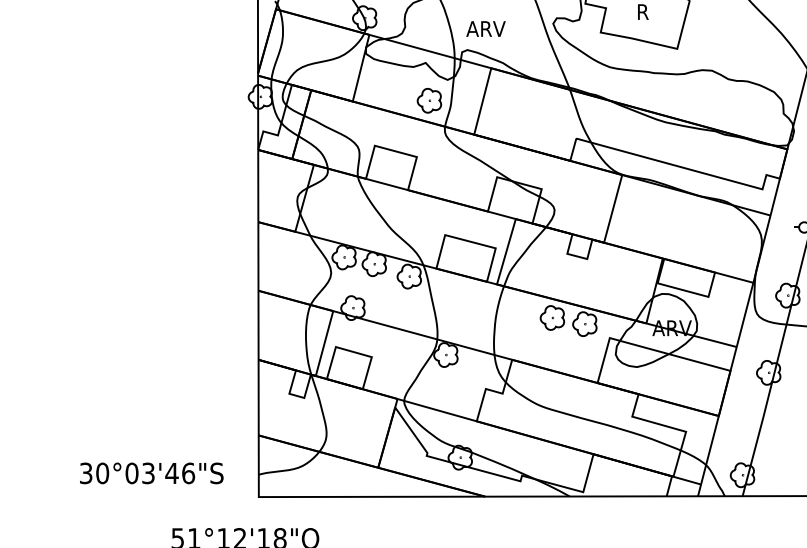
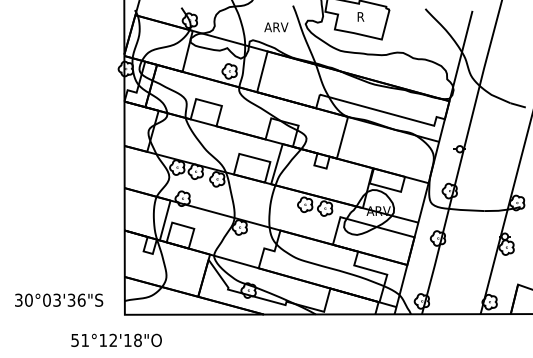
text: (486, 29) -> (276, 27), moved
text: (171, 472) -> (71, 299), 30°03'46"S -> 30°03'36"S

